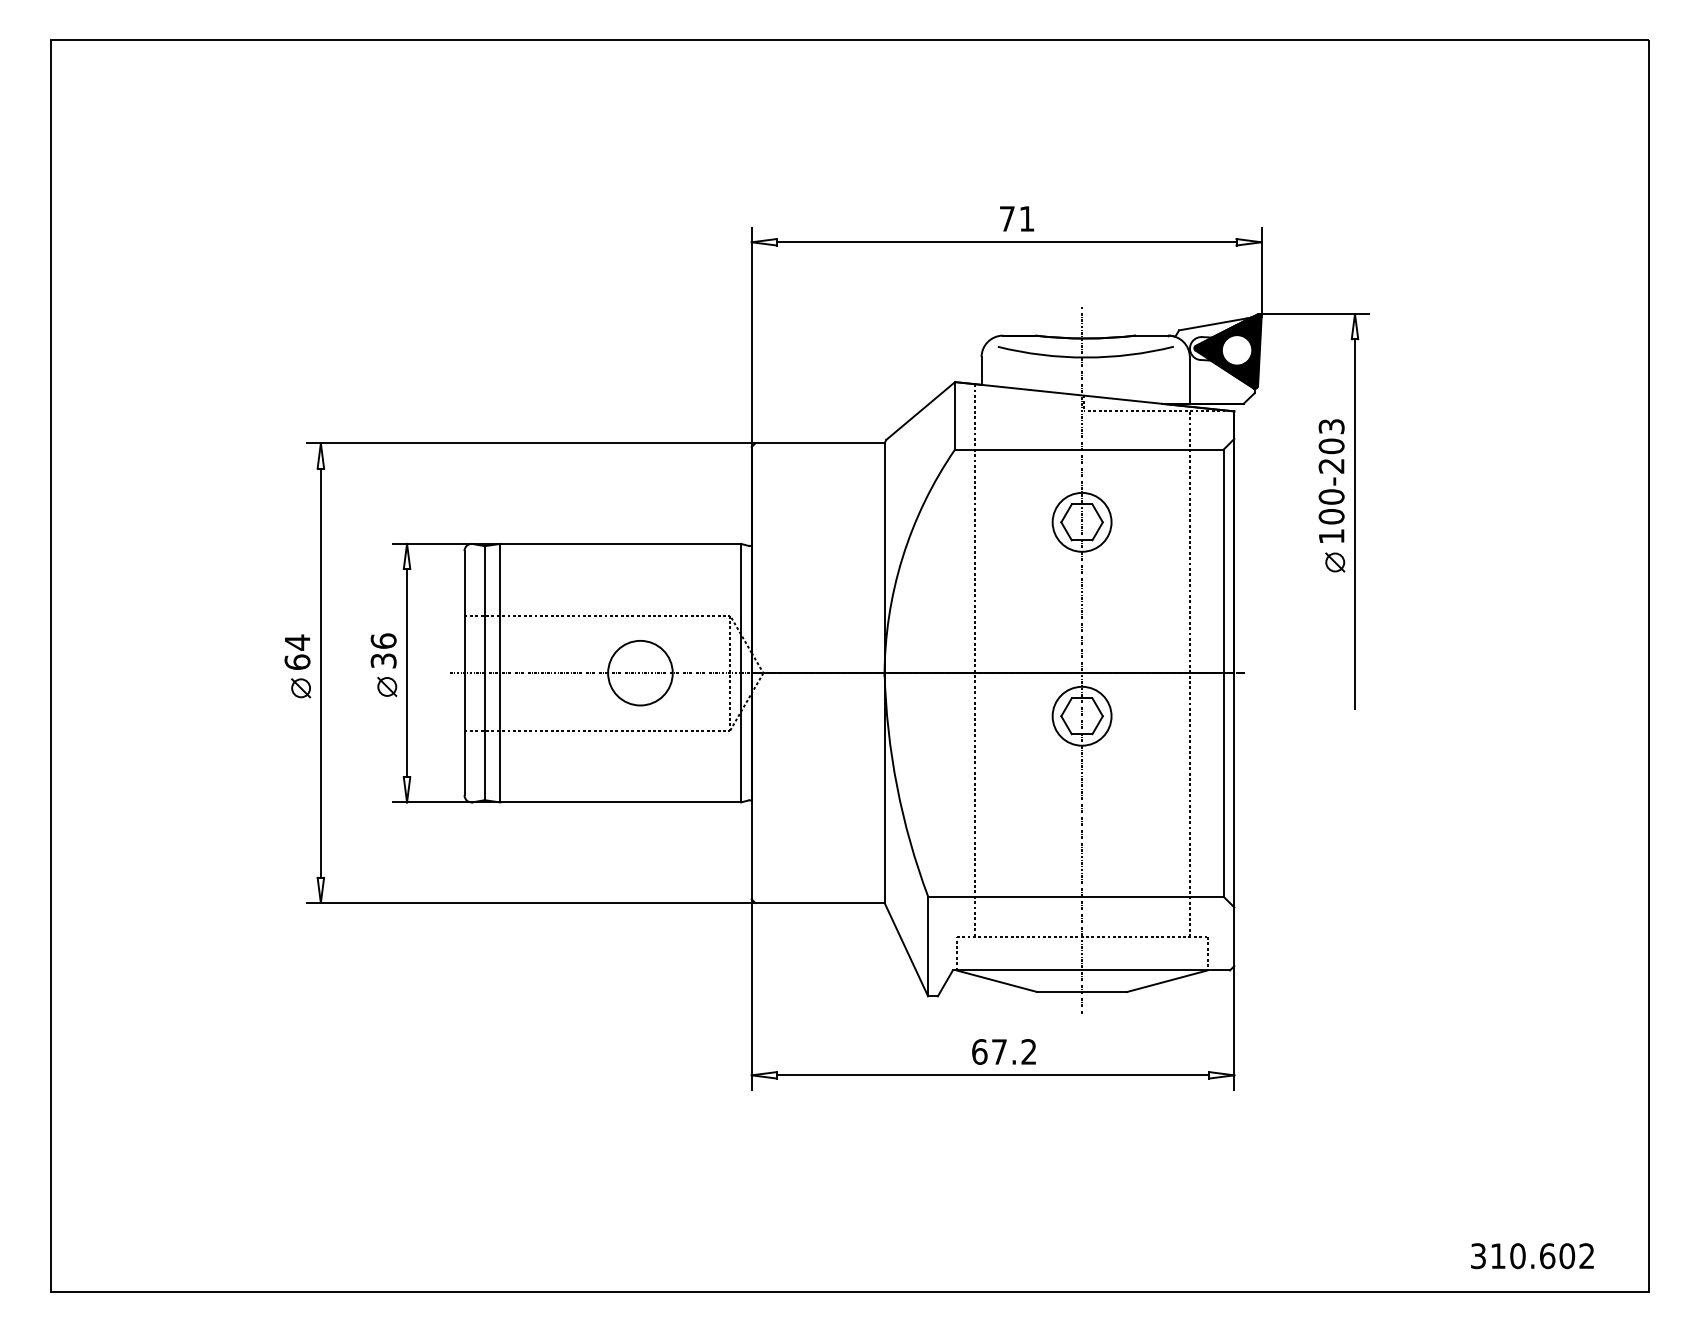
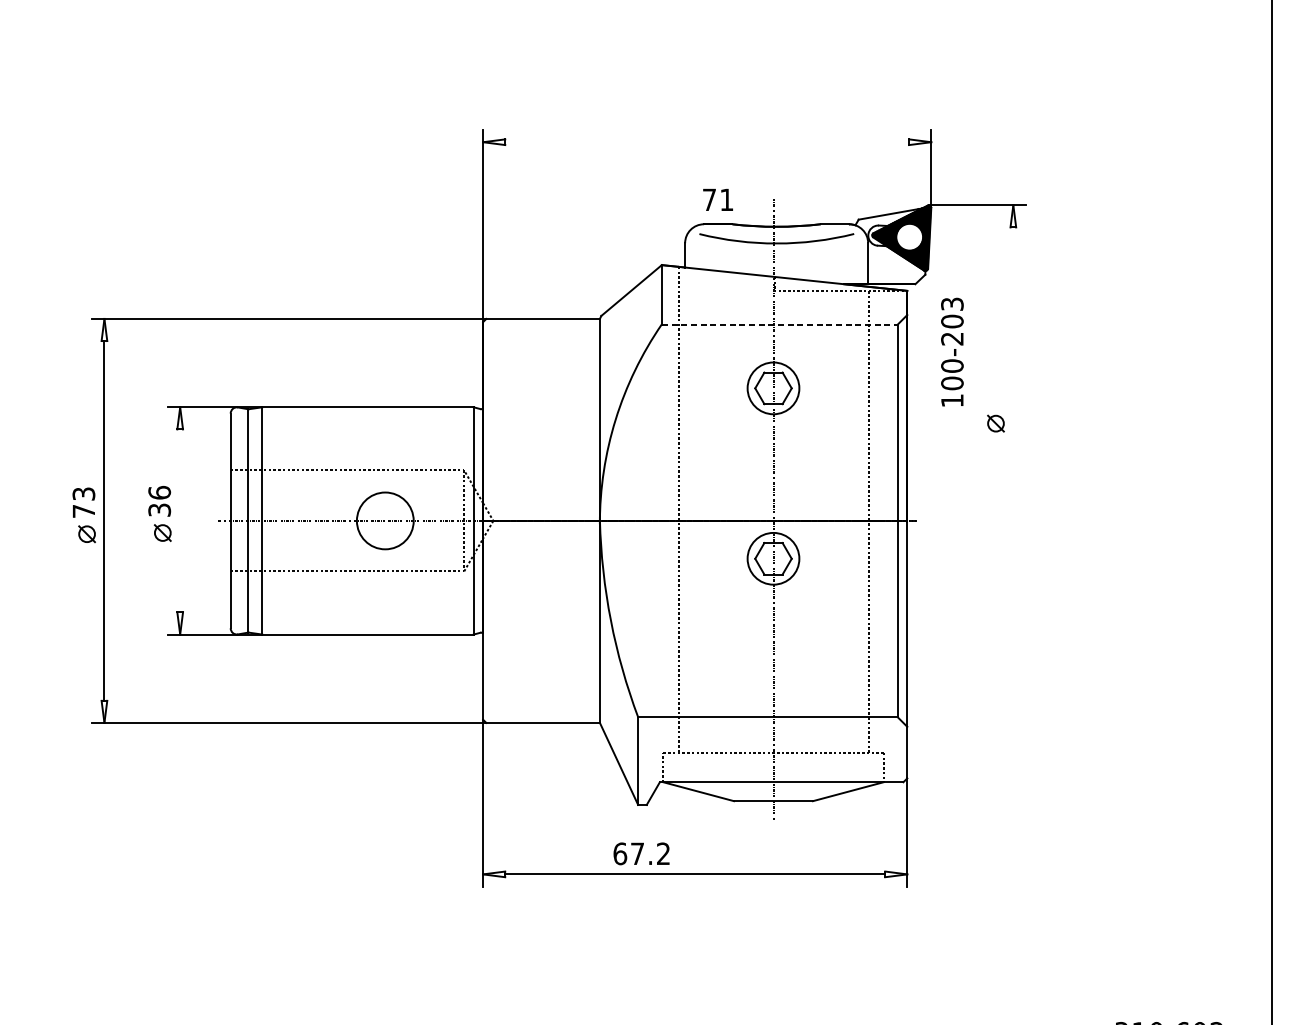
text: (1017, 218) -> (718, 199), moved
line: (1006, 242) -> (707, 142), removed
line: (1089, 449) -> (779, 324), solid -> dashed
text: (1331, 480) -> (952, 351), moved
line: (1355, 524) -> (1013, 390), removed
text: (297, 651) -> (83, 501), 64 -> 73
line: (407, 673) -> (180, 521), removed
text: (1003, 1051) -> (641, 853), moved

